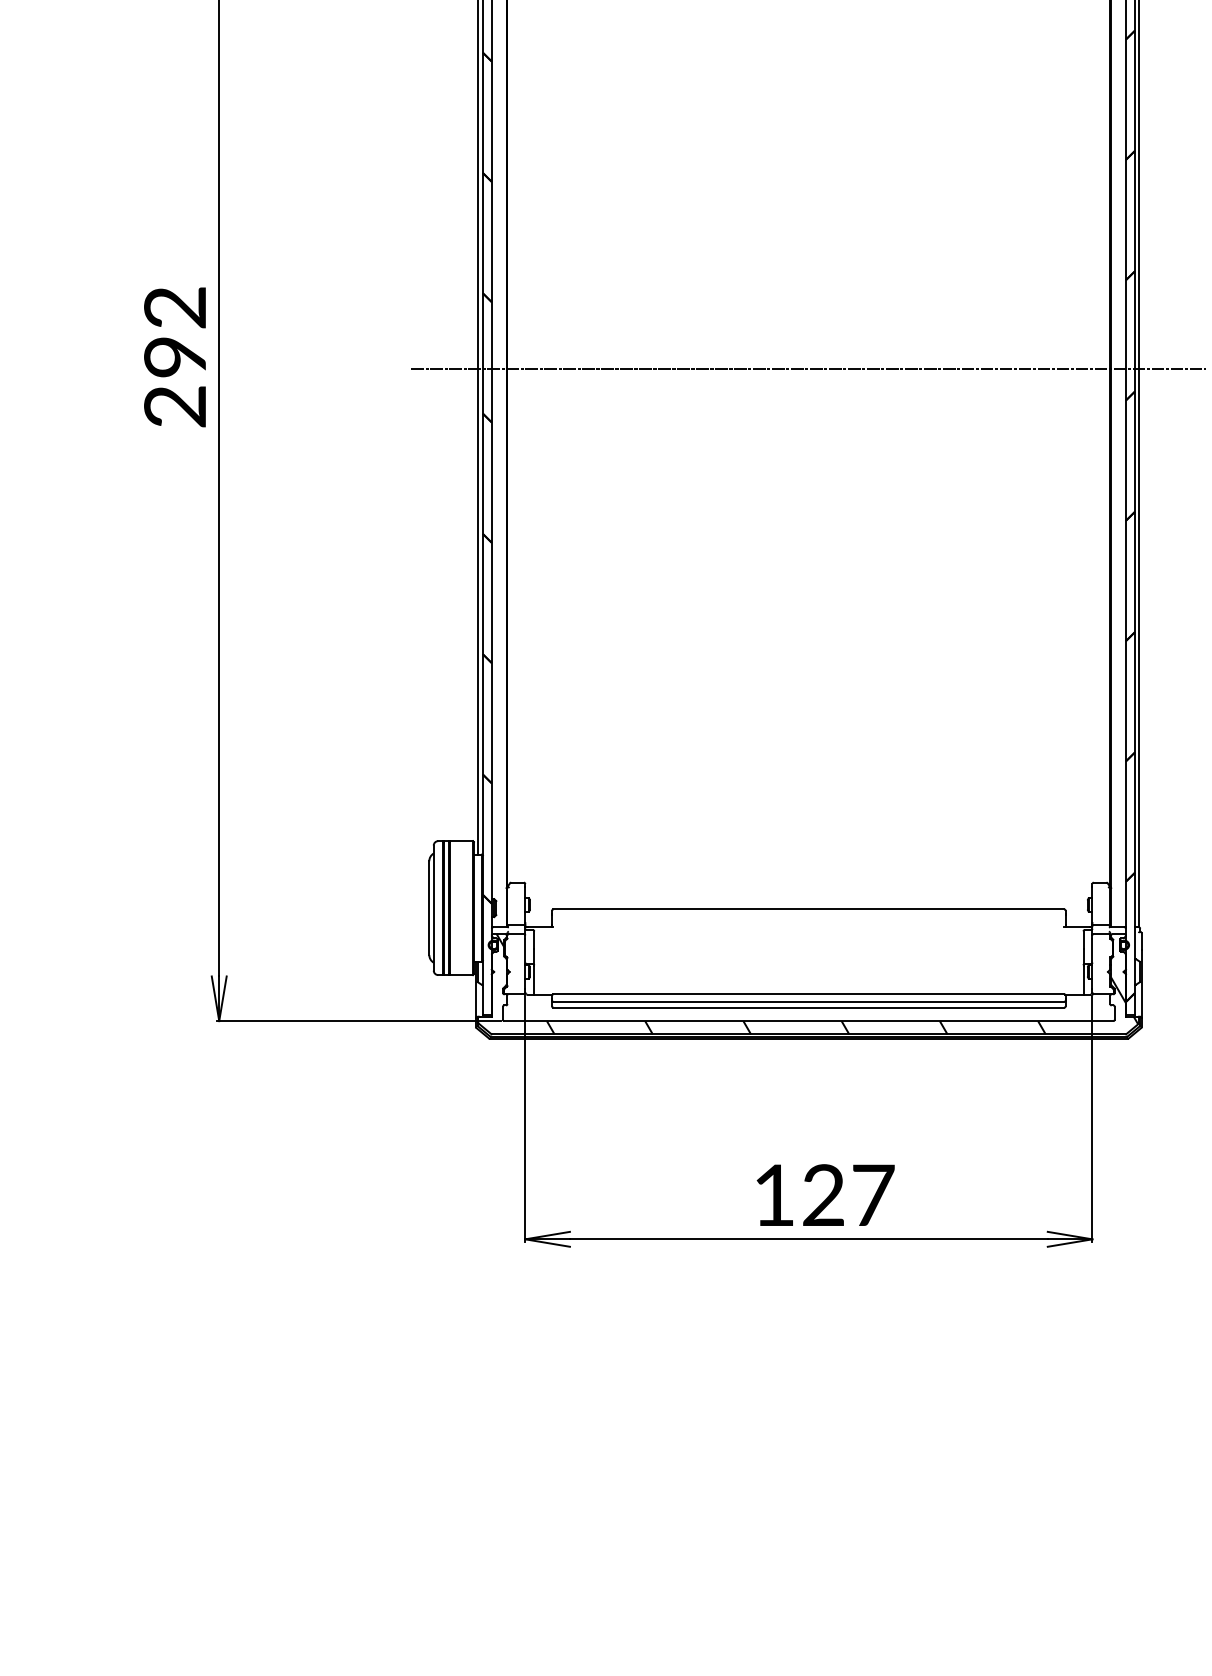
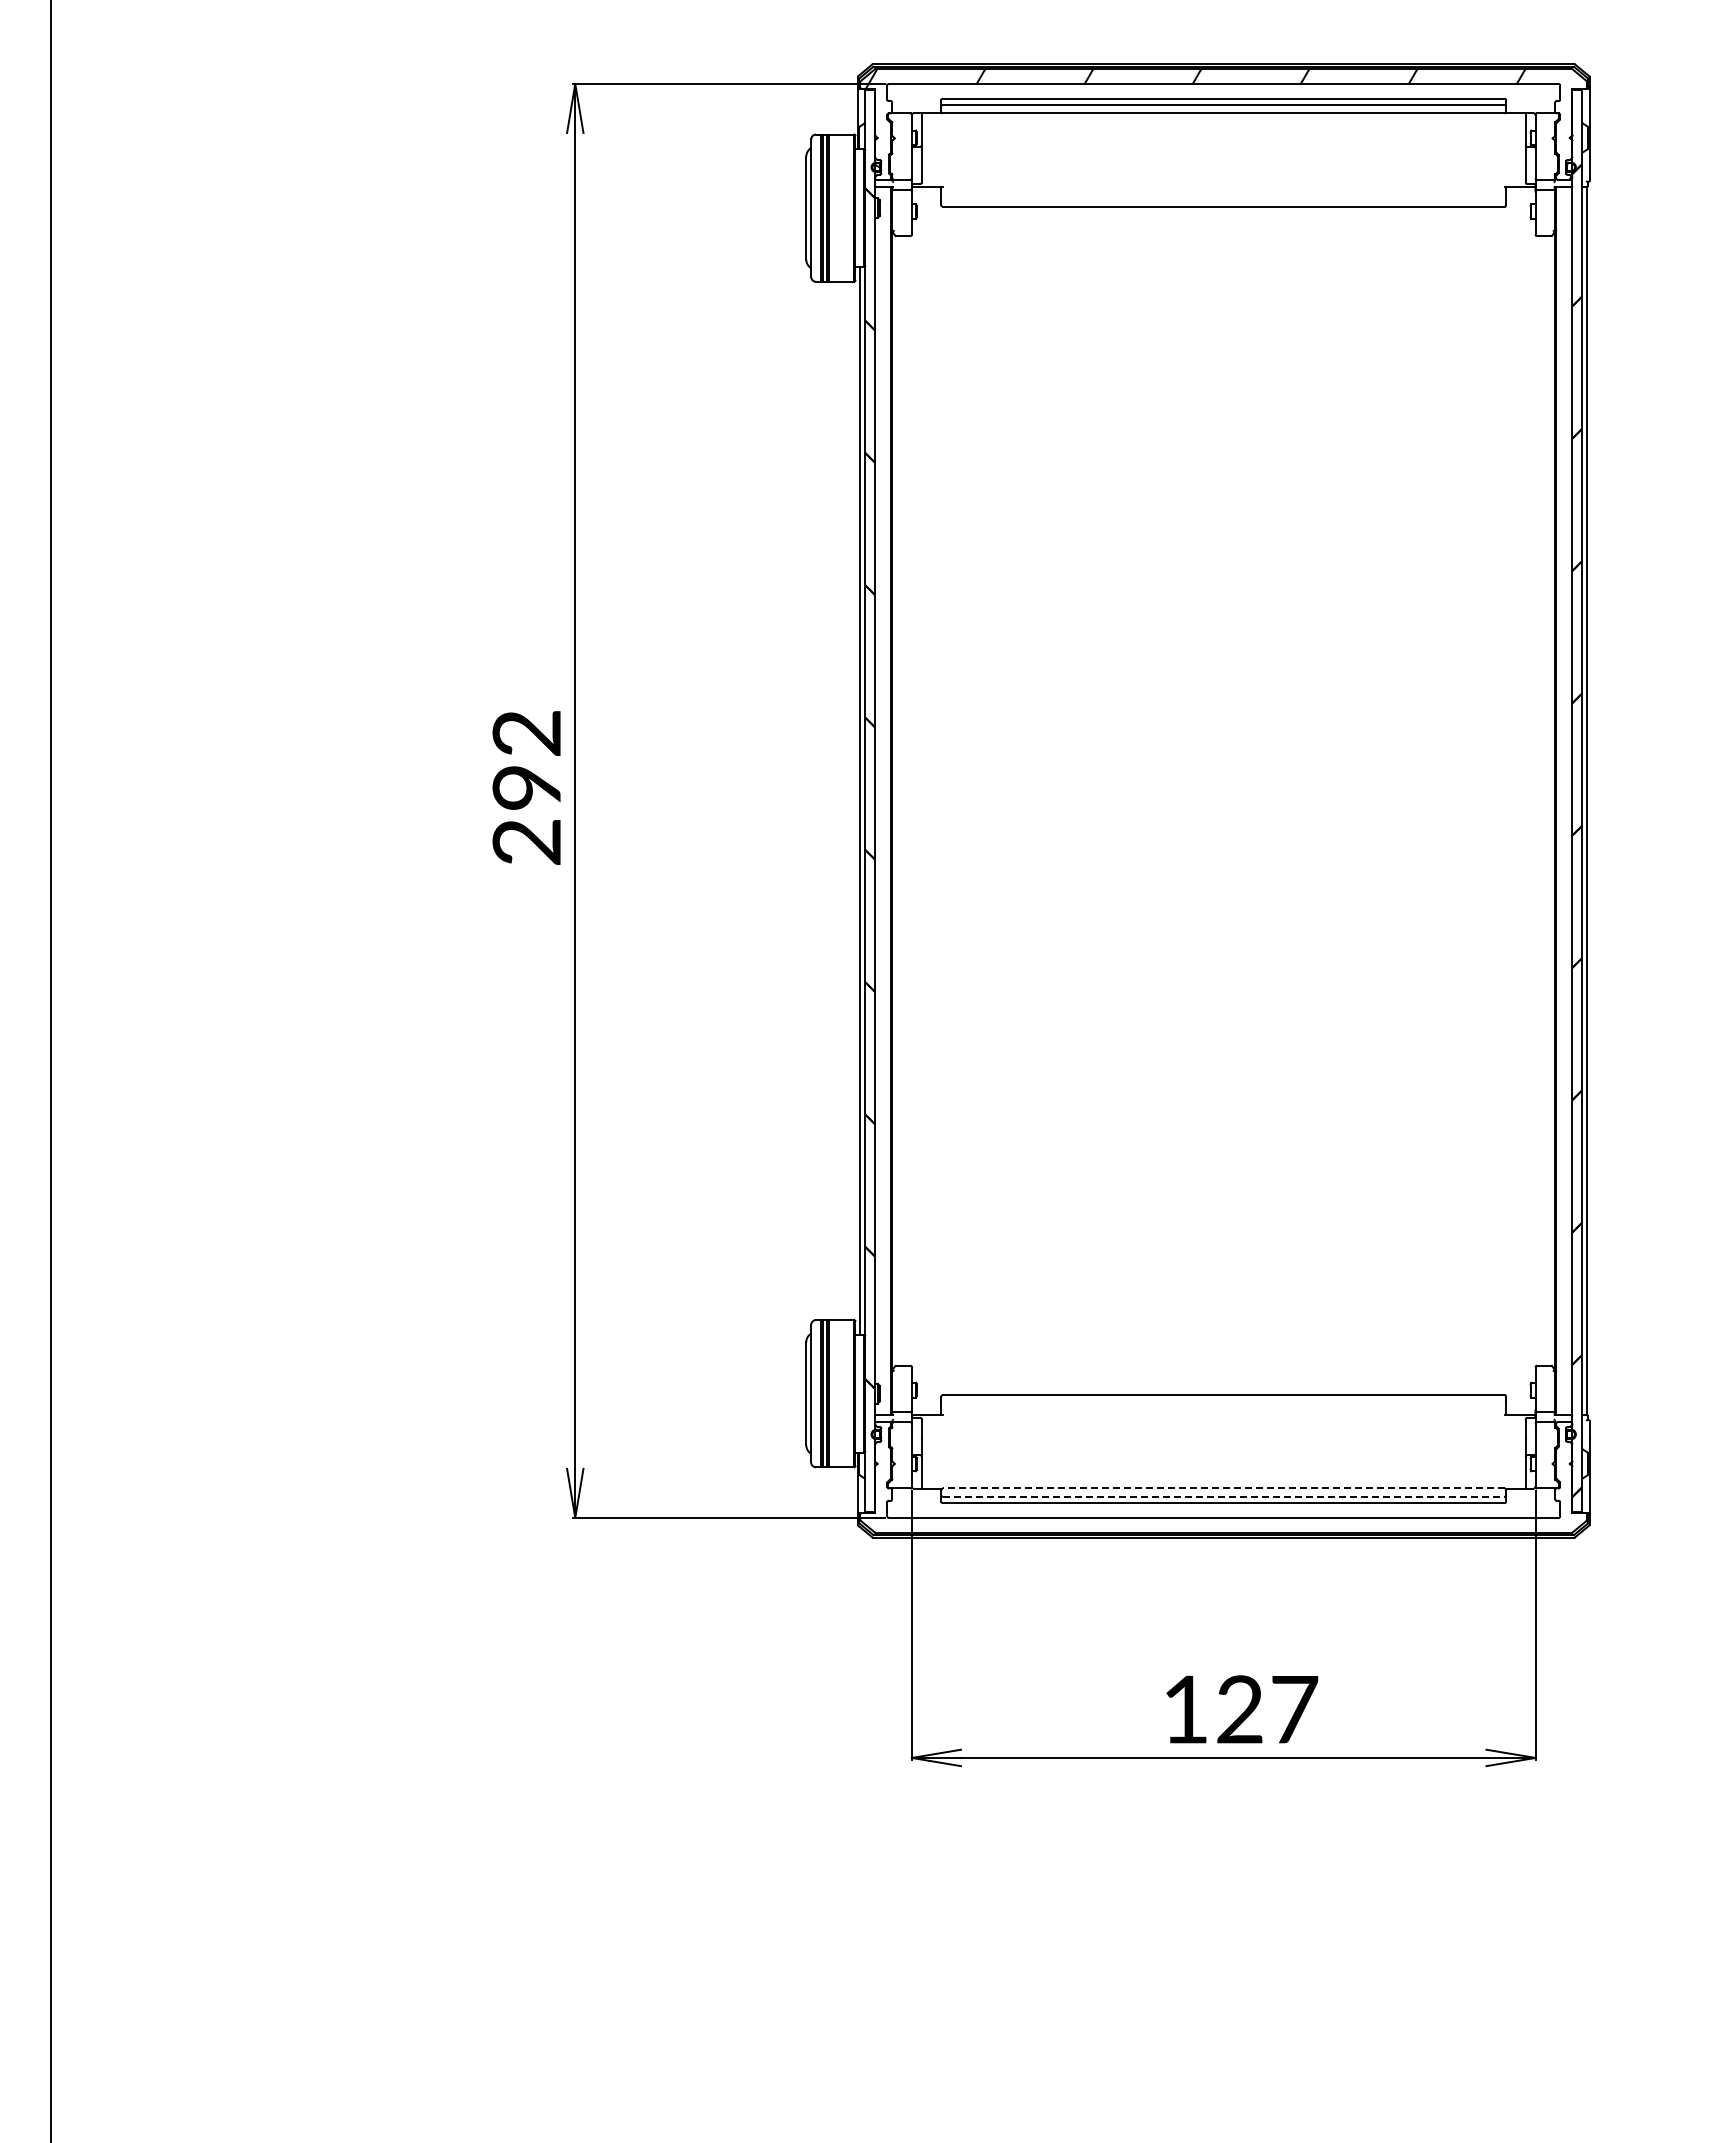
line: (808, 368) -> (1223, 800), removed
hatch: (816, 984) -> (1232, 1477), removed
line: (808, 994) -> (1223, 1488), solid -> dashed
line: (808, 1001) -> (1223, 1496), solid -> dashed

